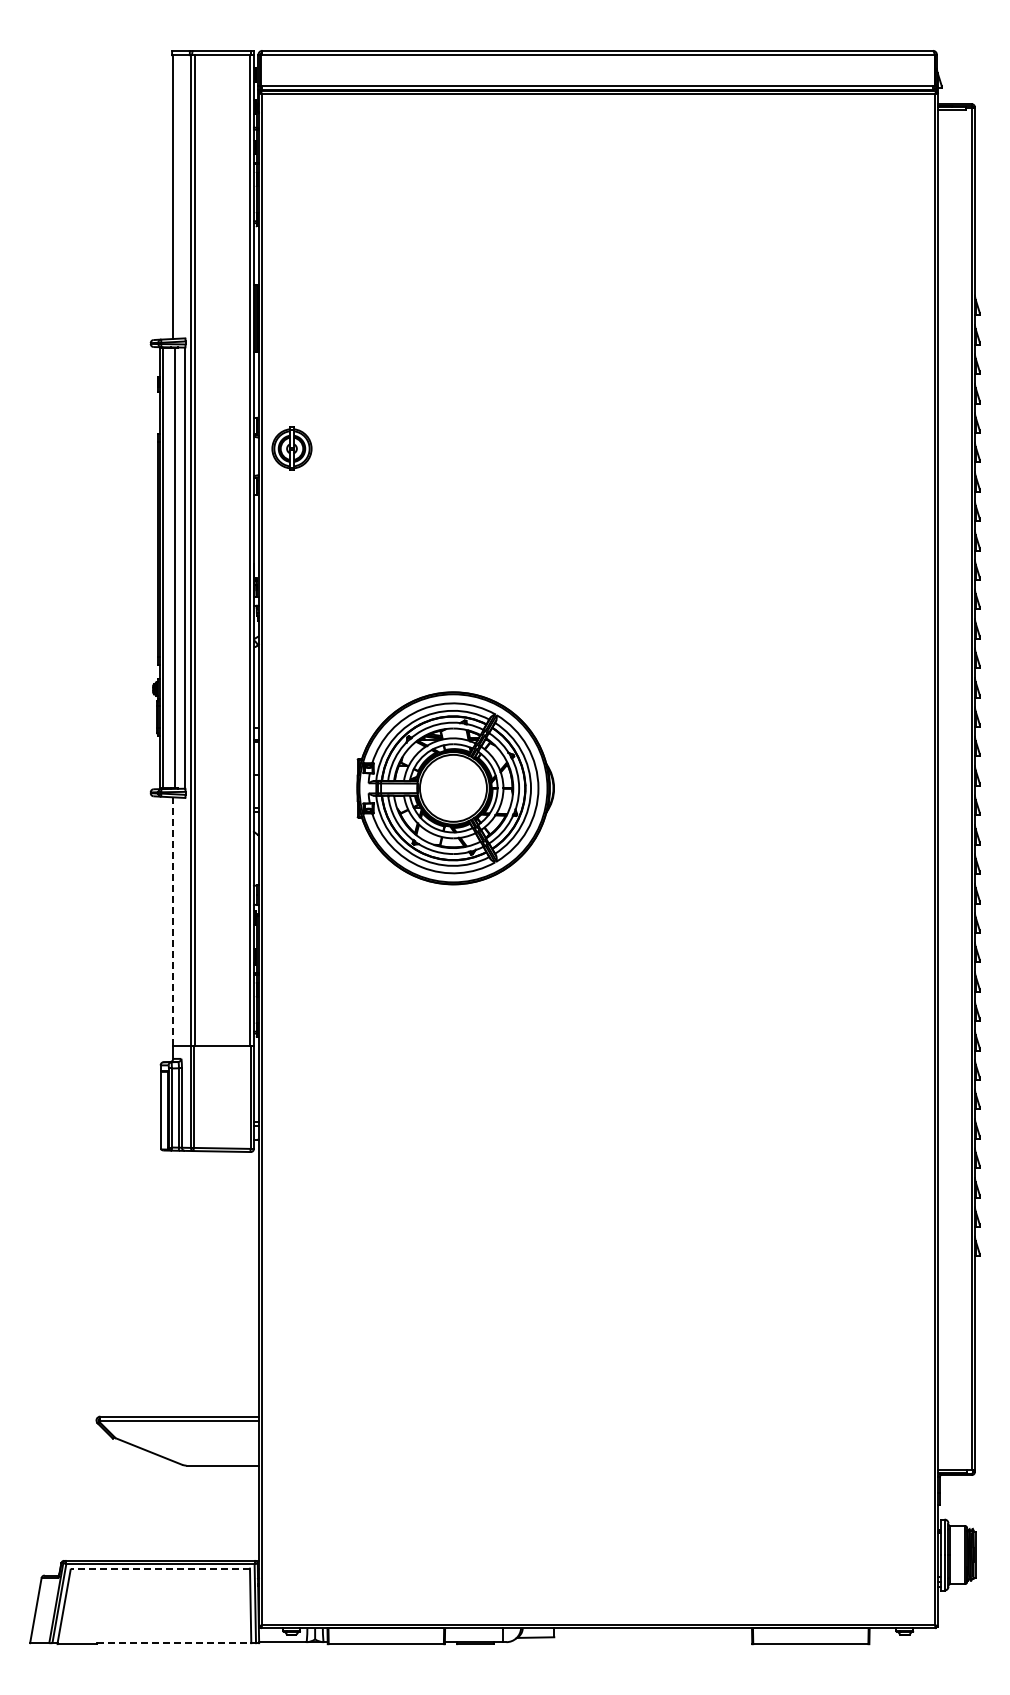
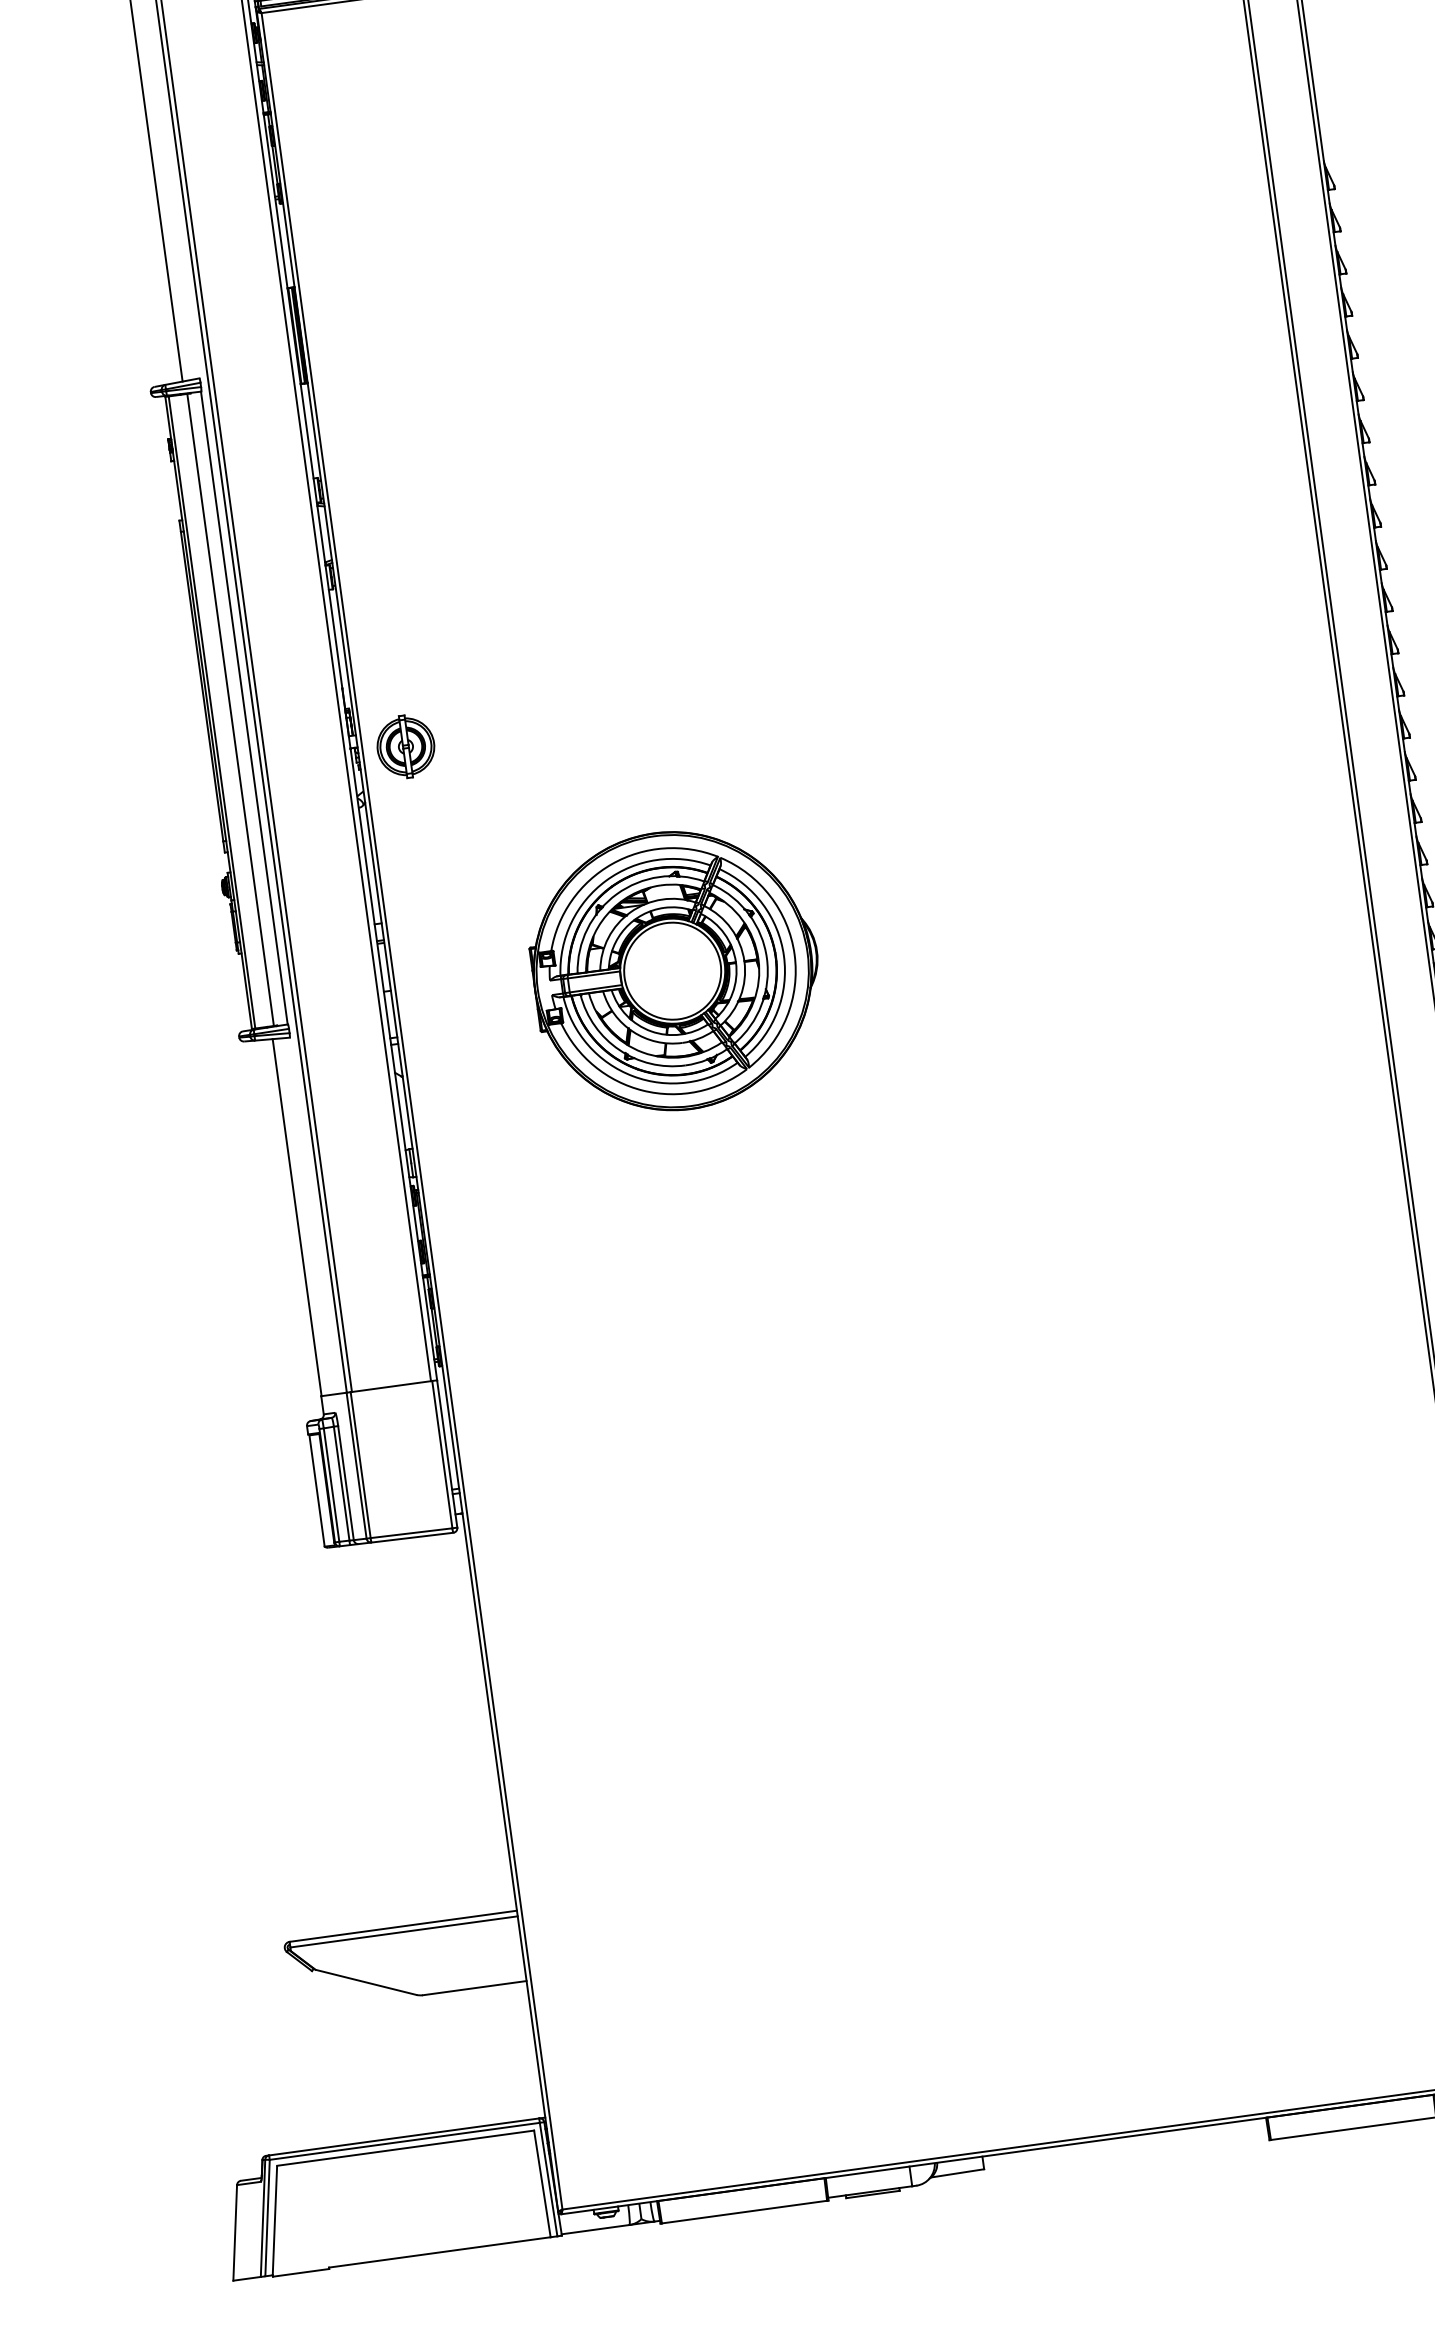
part: (291, 448) -> (405, 746), moved
line: (173, 922) -> (297, 1218), dashed -> solid
line: (160, 1568) -> (405, 2147), dashed -> solid
line: (174, 1643) -> (440, 2252), dashed -> solid

